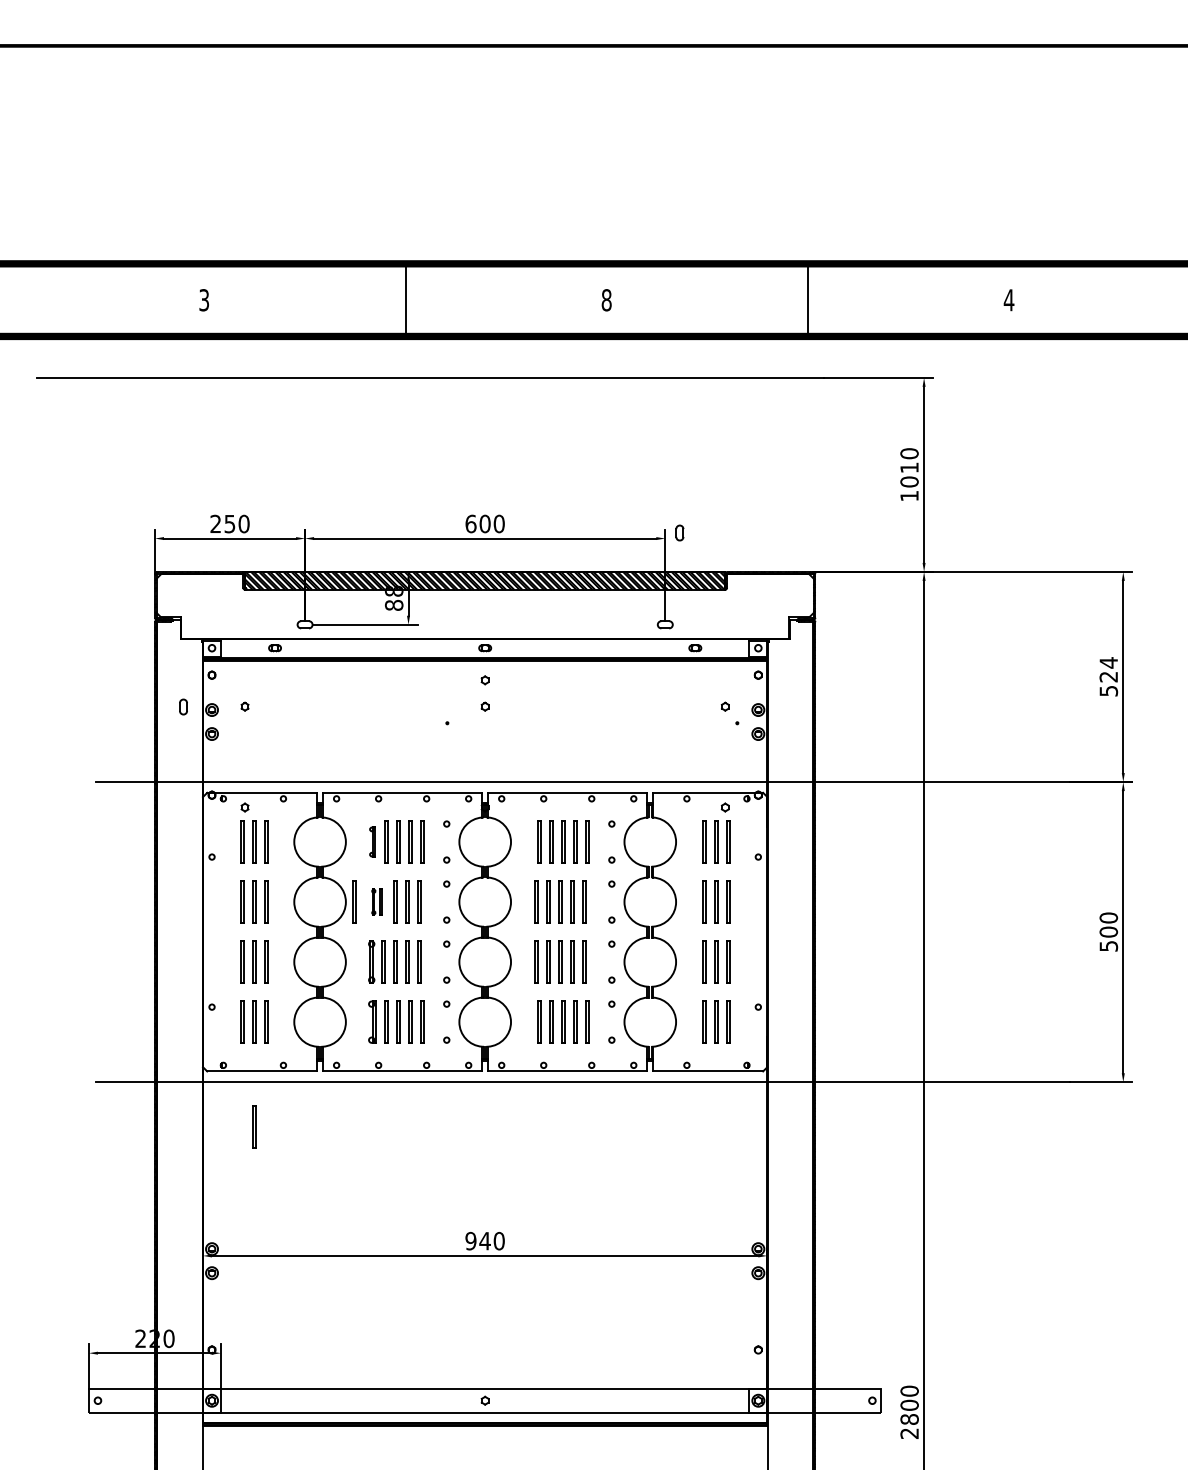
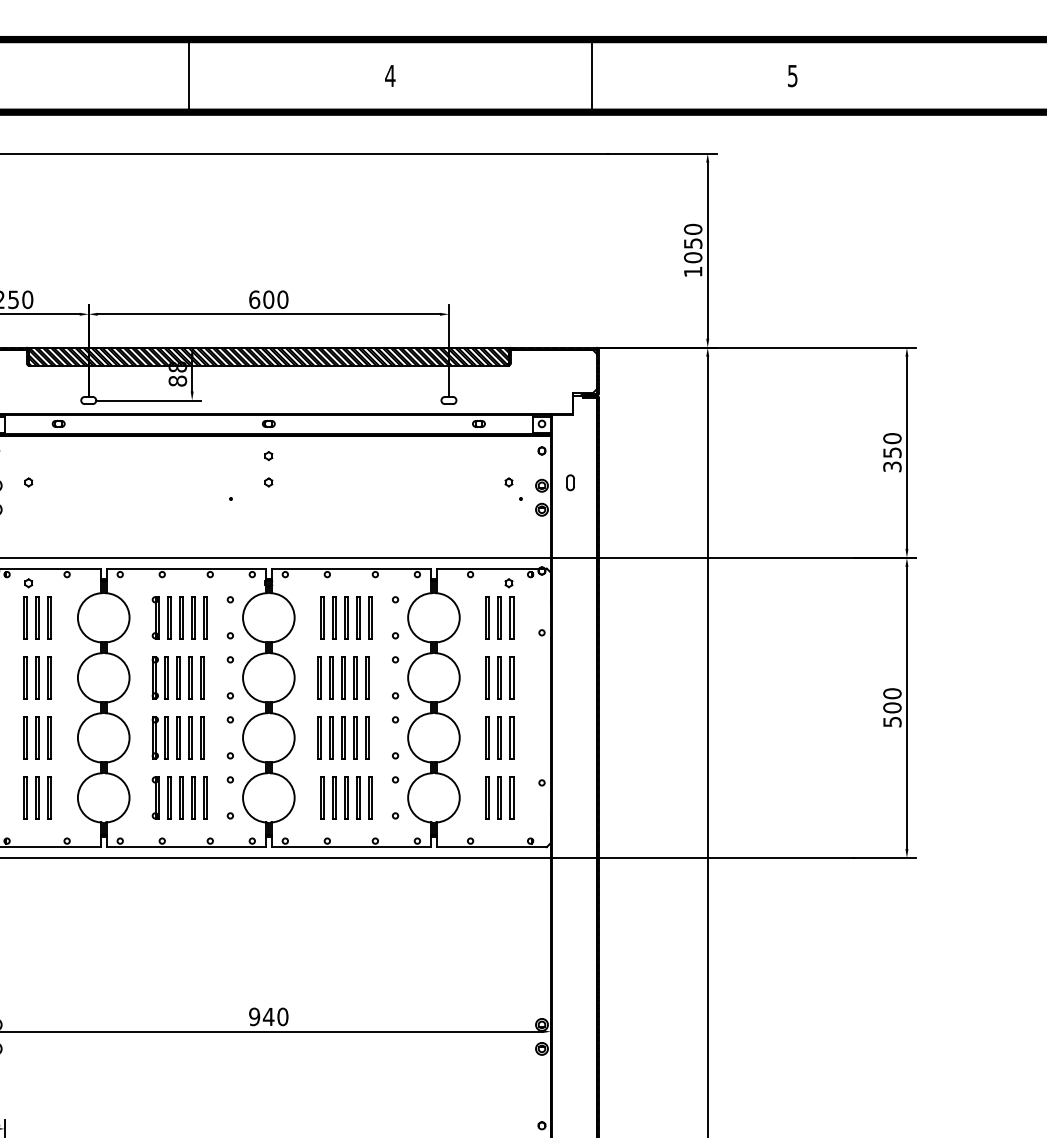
text: (606, 300) -> (390, 76), 8 -> 4
text: (1008, 300) -> (792, 76), 4 -> 5
text: (909, 467) -> (693, 243), 1010 -> 1050
part: (679, 532) -> (570, 482), moved
text: (1108, 676) -> (892, 452), 524 -> 350
part: (372, 841) -> (156, 617), size x1.43
line: (353, 901) -> (137, 677), removed
part: (376, 901) -> (160, 677), size x1.67
line: (253, 1126) -> (37, 902), removed

